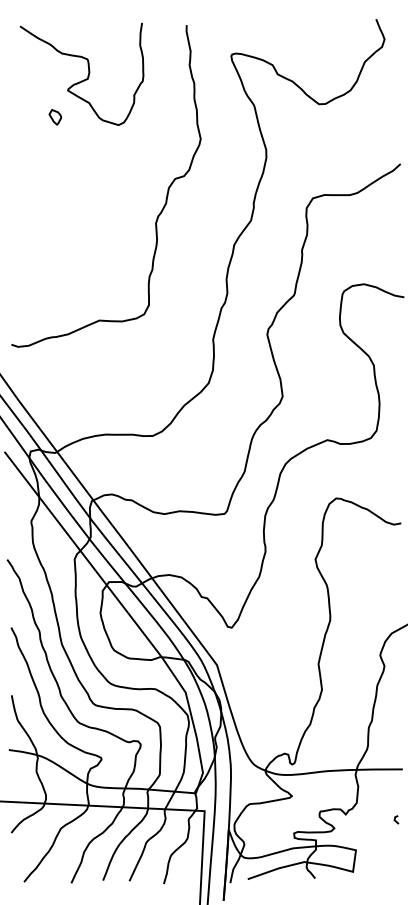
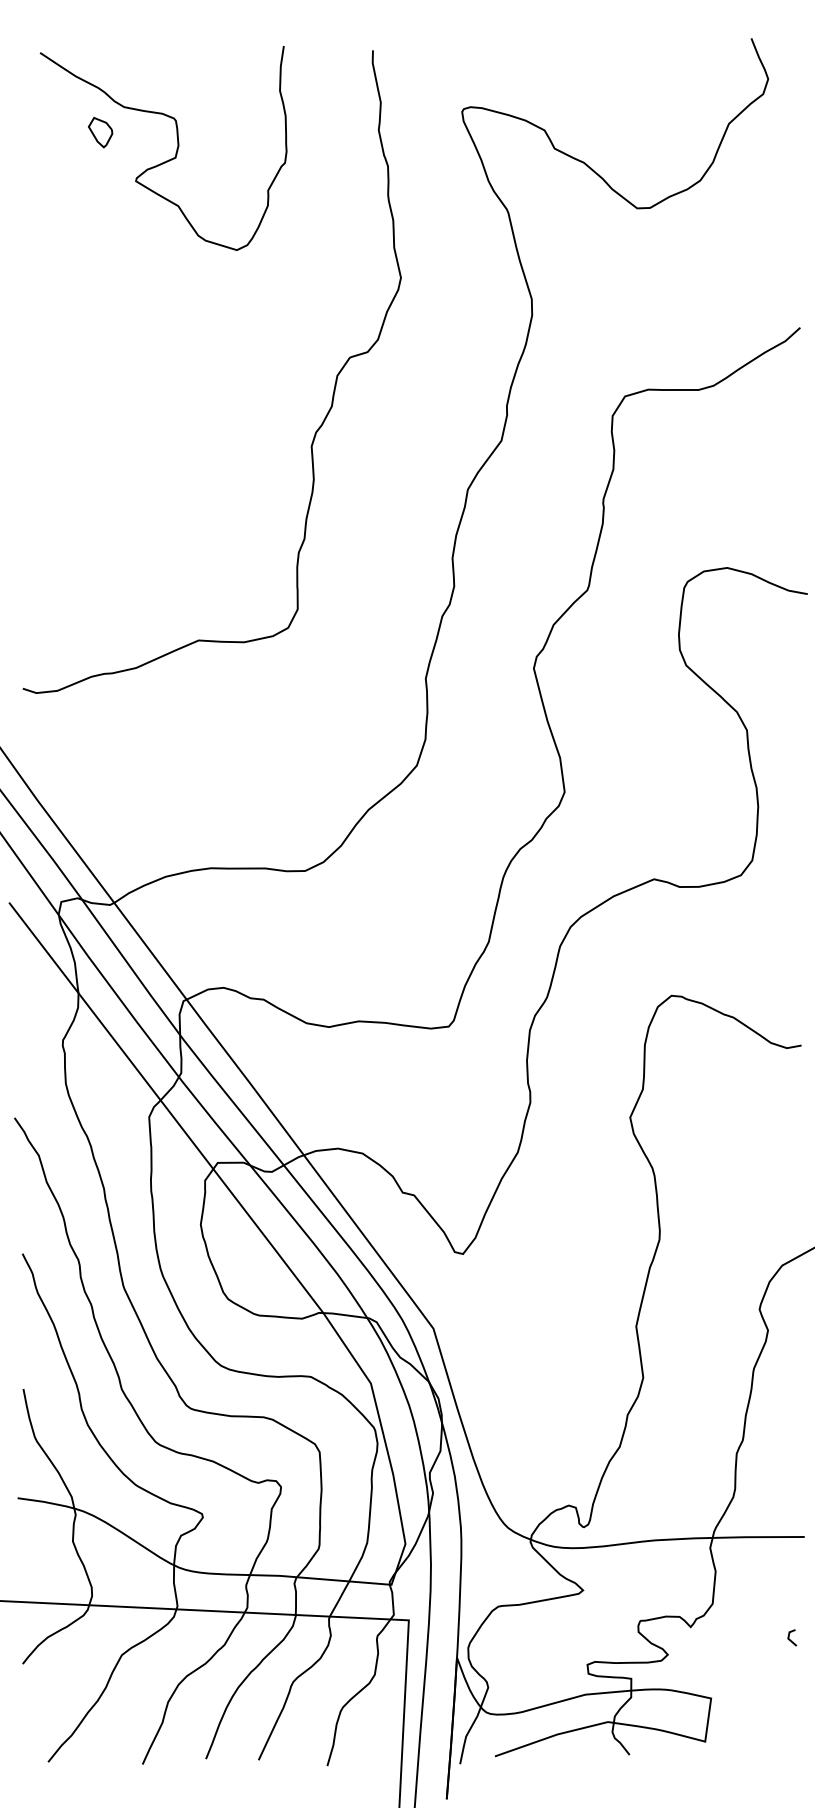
part: (55, 117) -> (100, 133), moved

